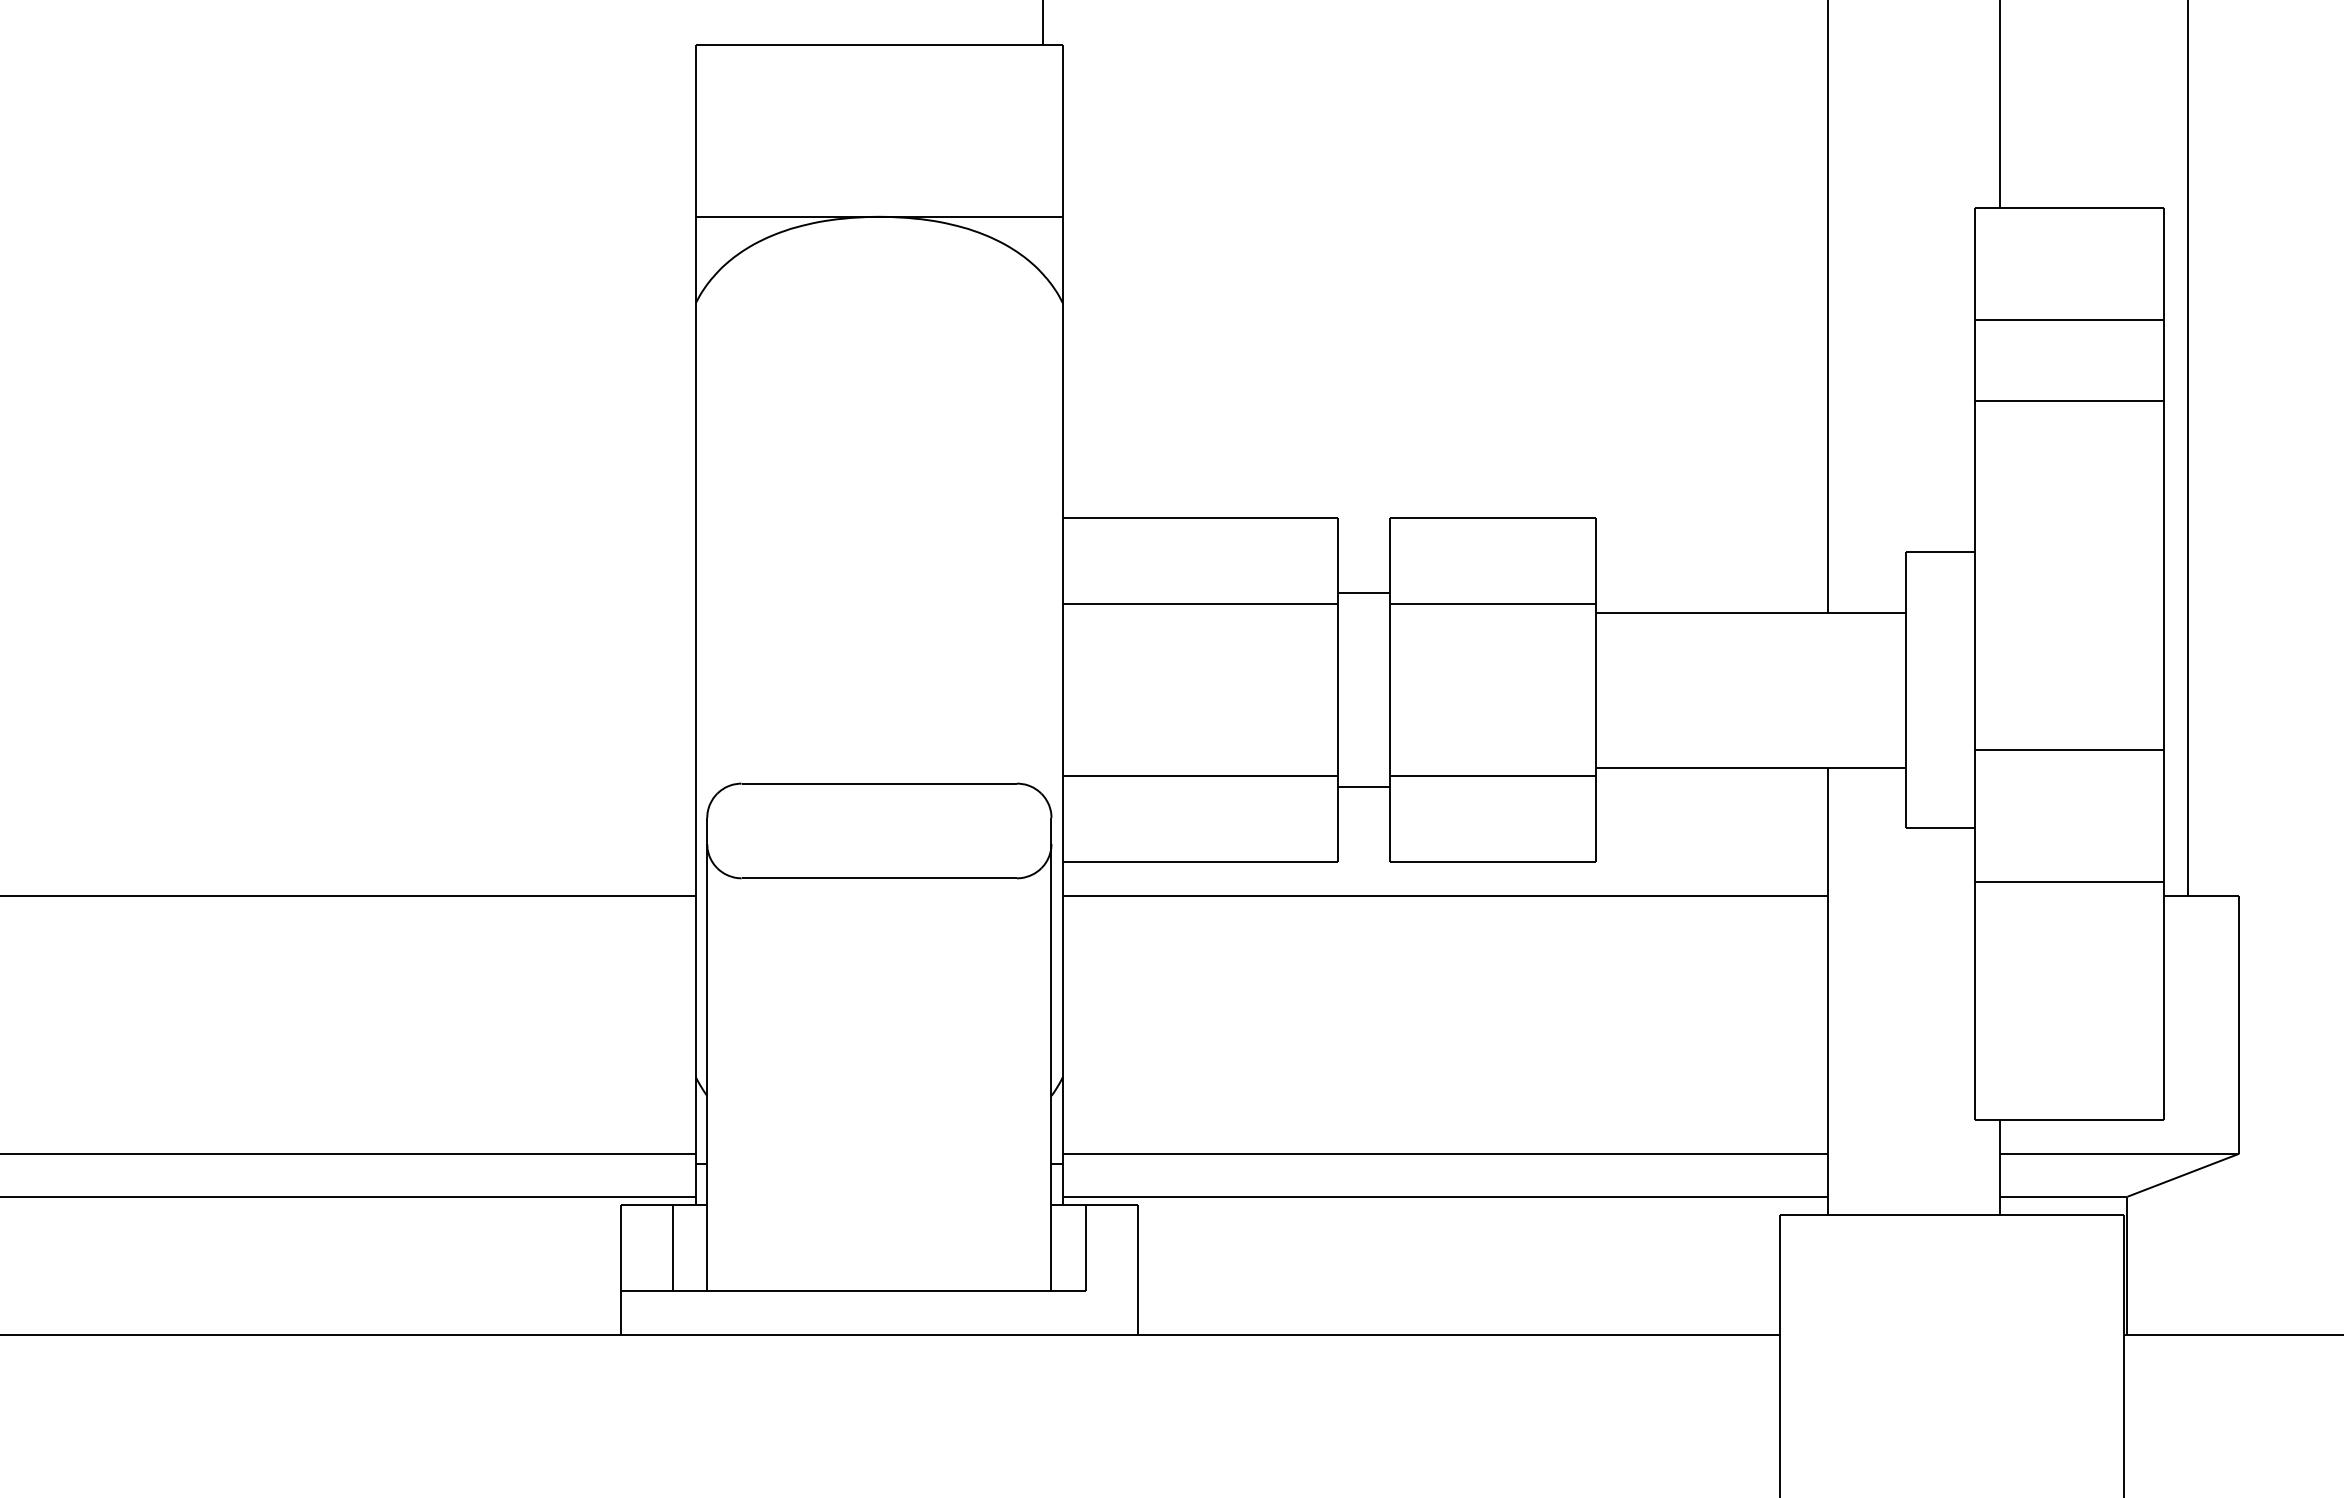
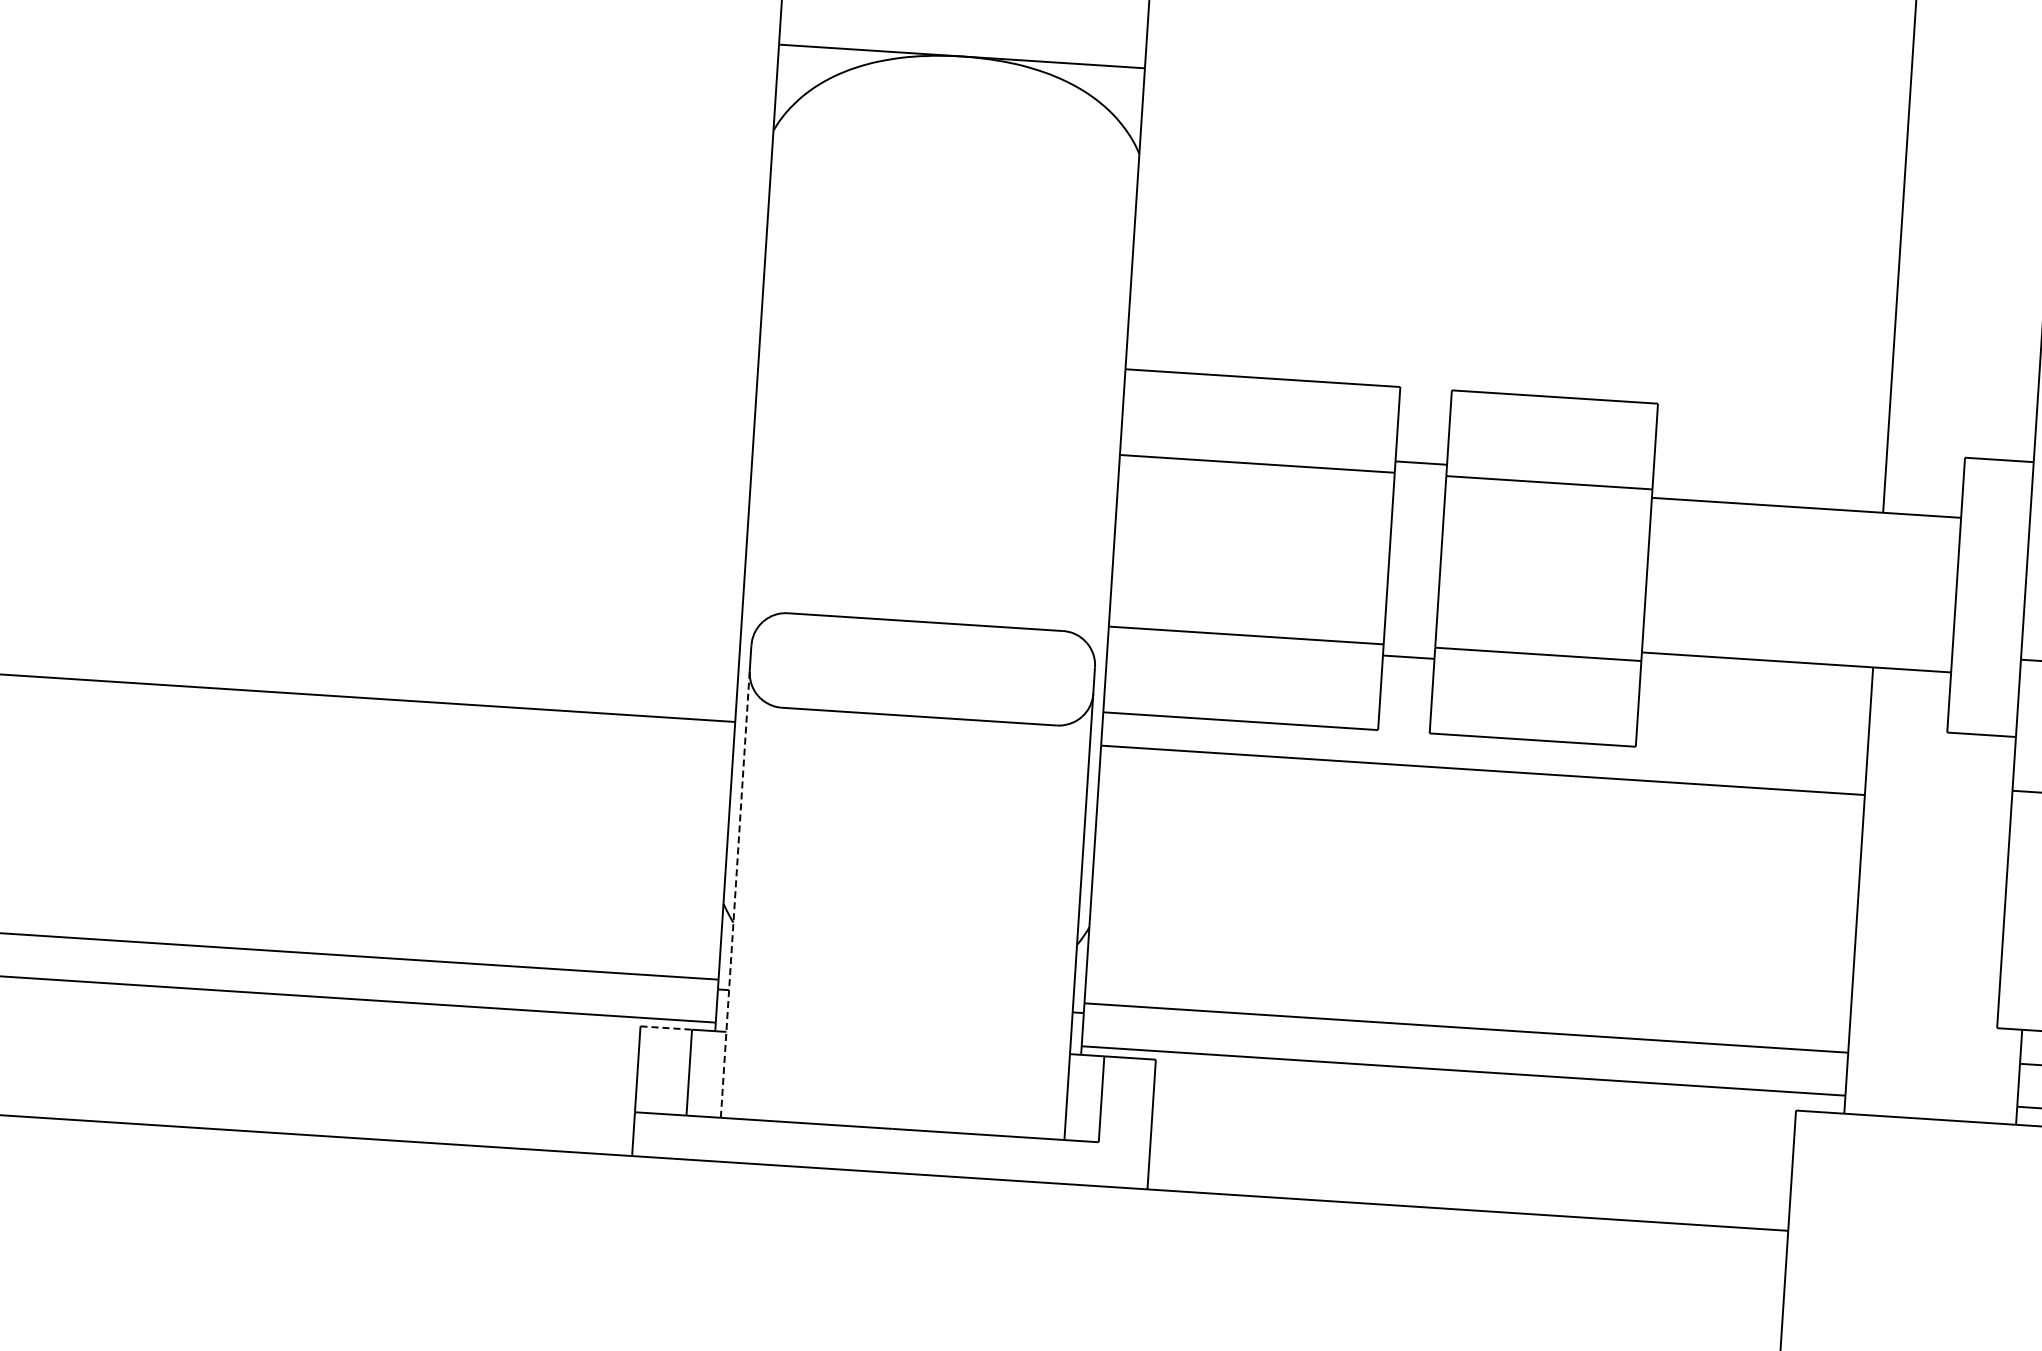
line: (707, 1067) -> (735, 894), solid -> dashed
line: (646, 1205) -> (665, 1028), solid -> dashed

